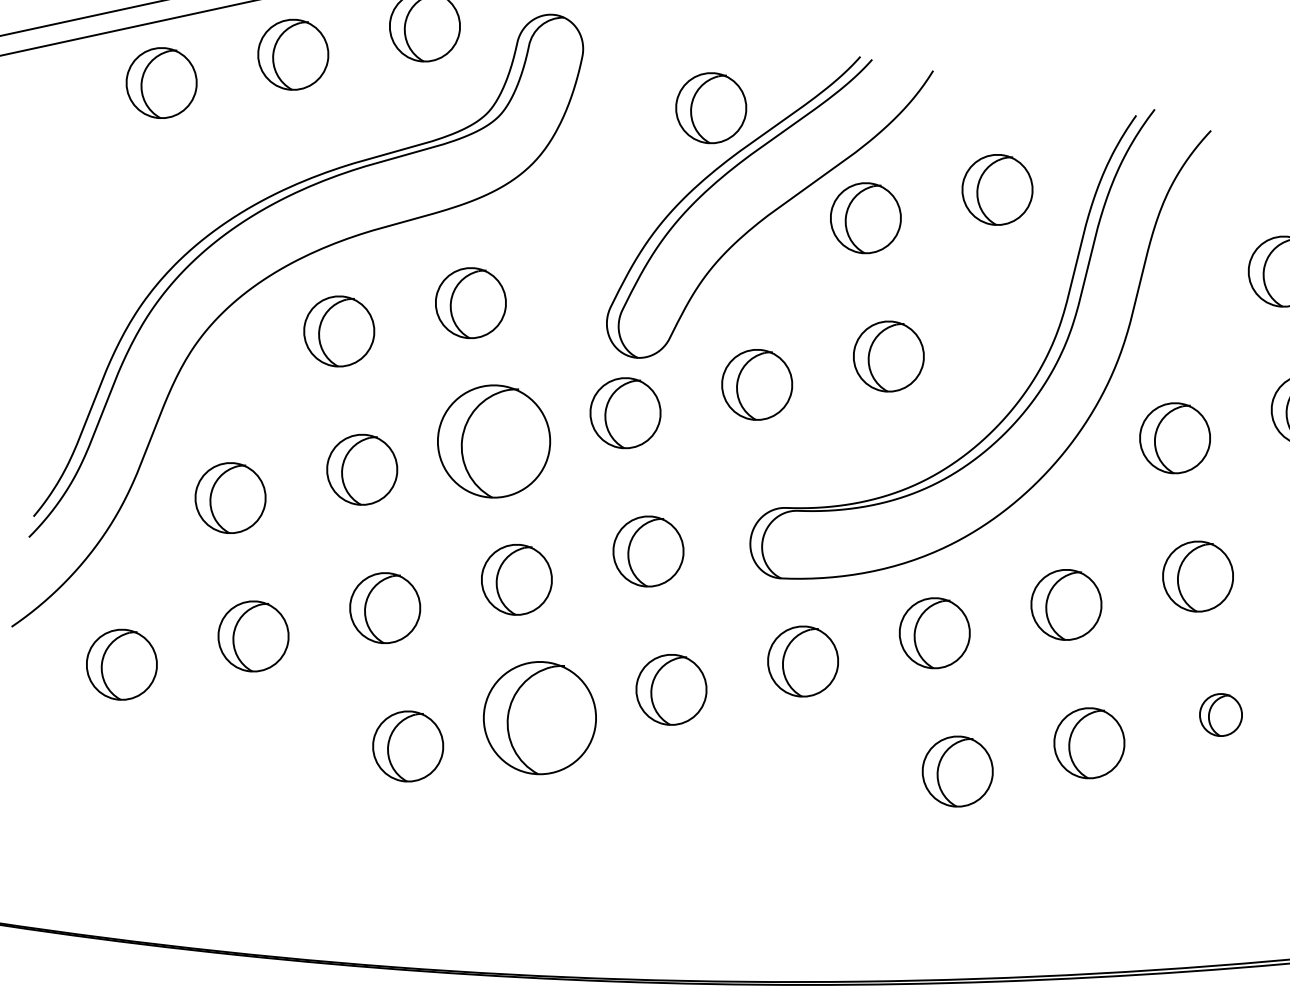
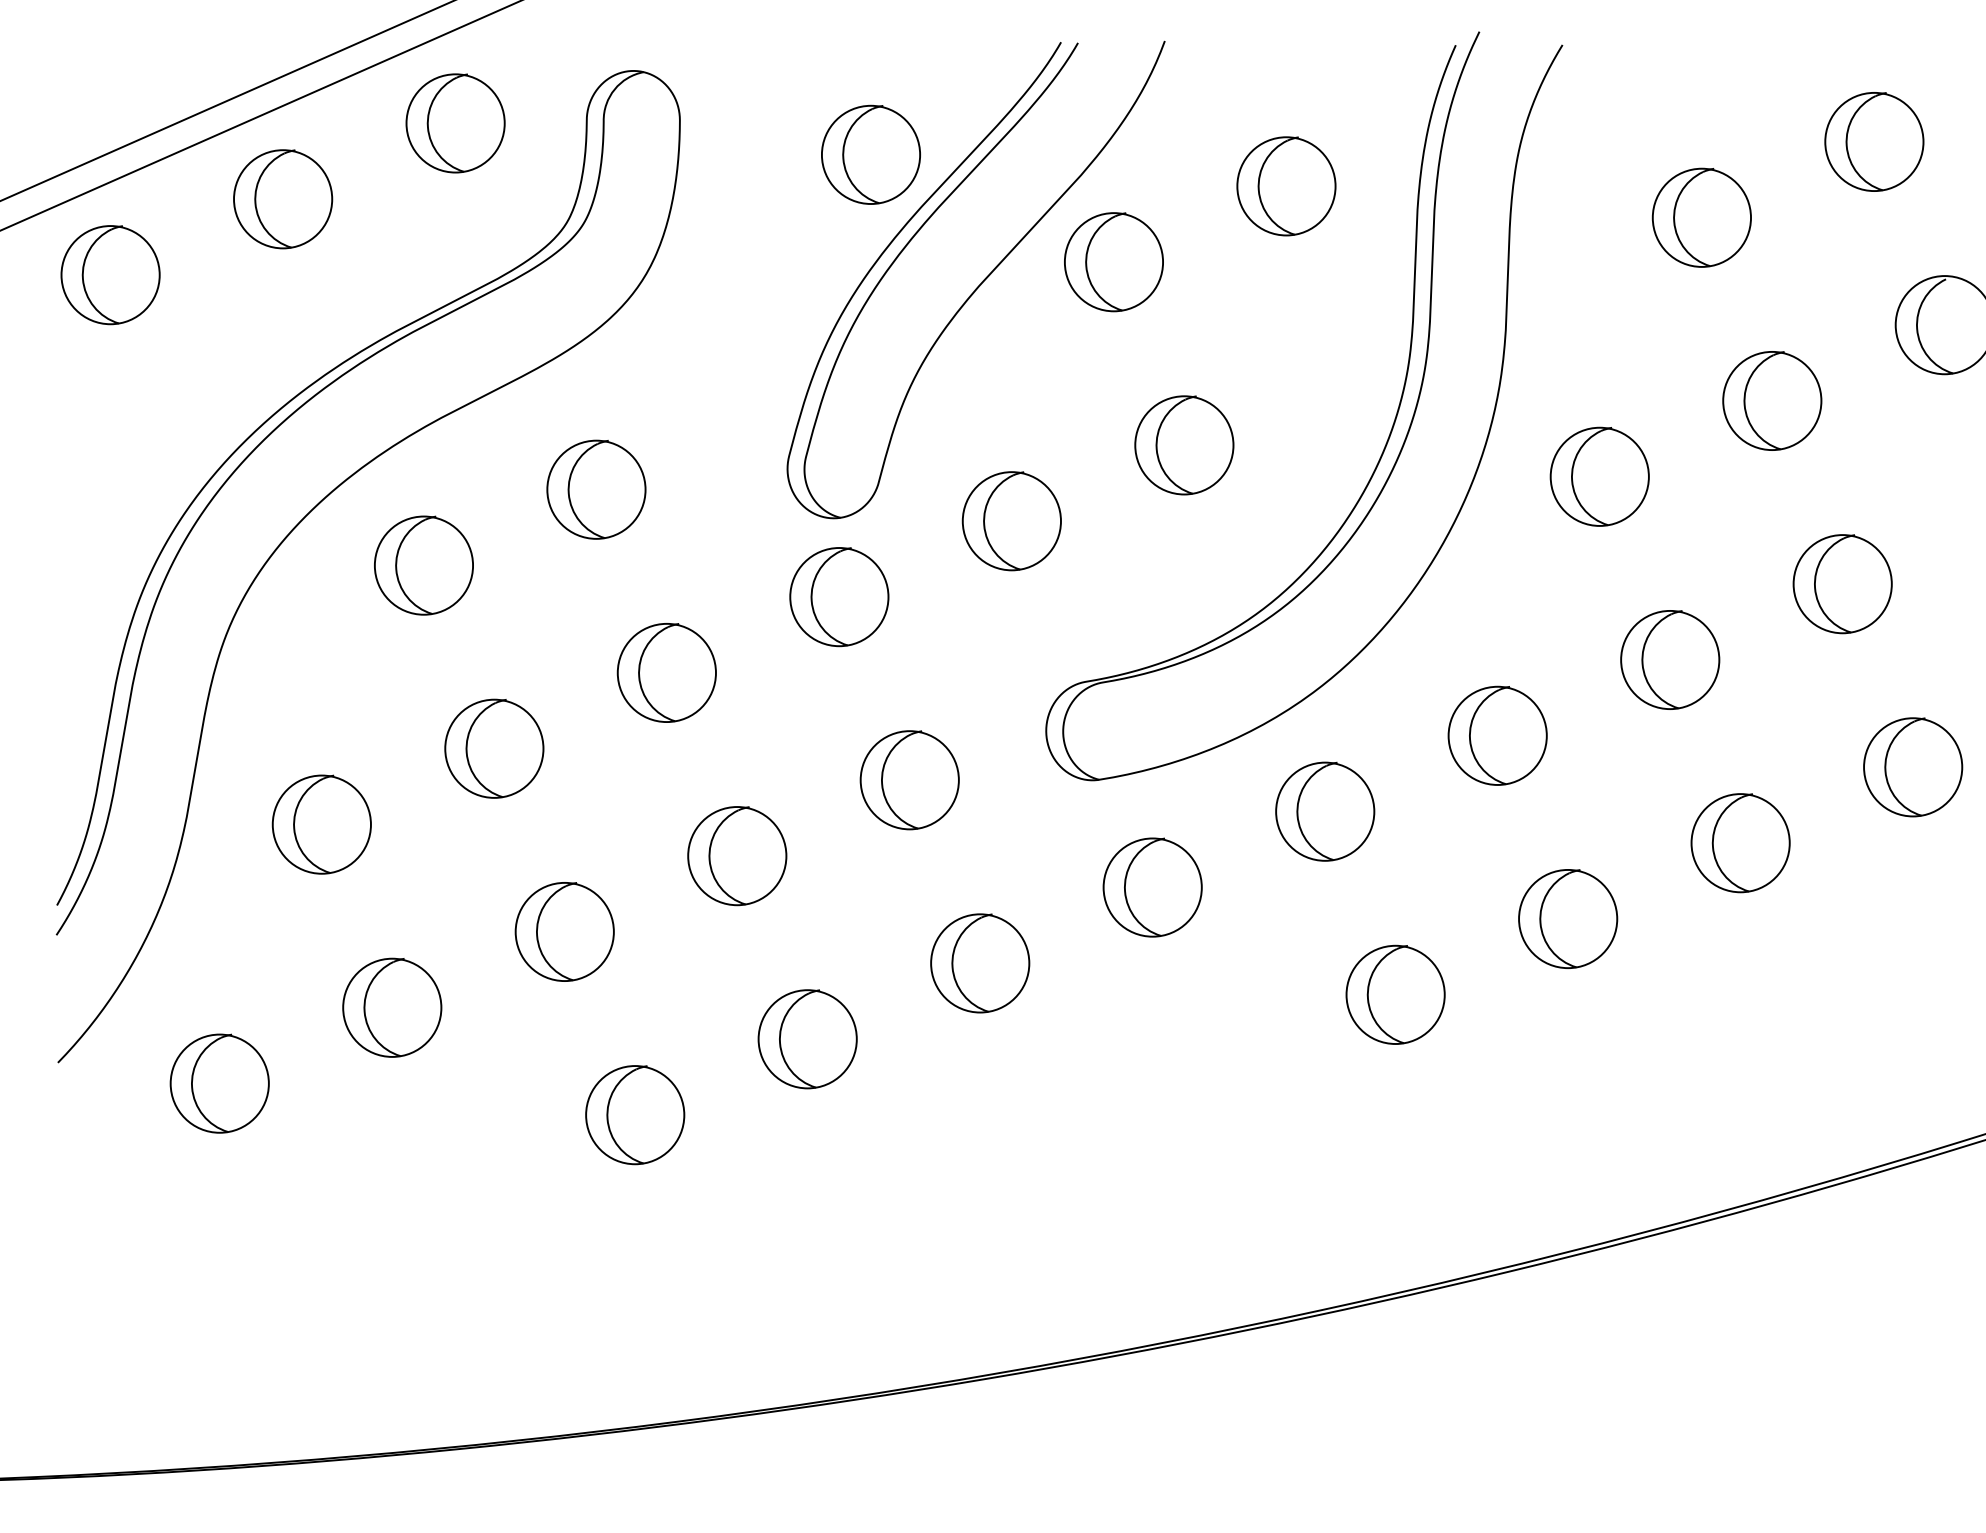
part: (493, 441) -> (666, 672), size x0.62
part: (1220, 715) -> (1740, 843), size x1.67
part: (539, 718) -> (807, 1039), size x0.62

